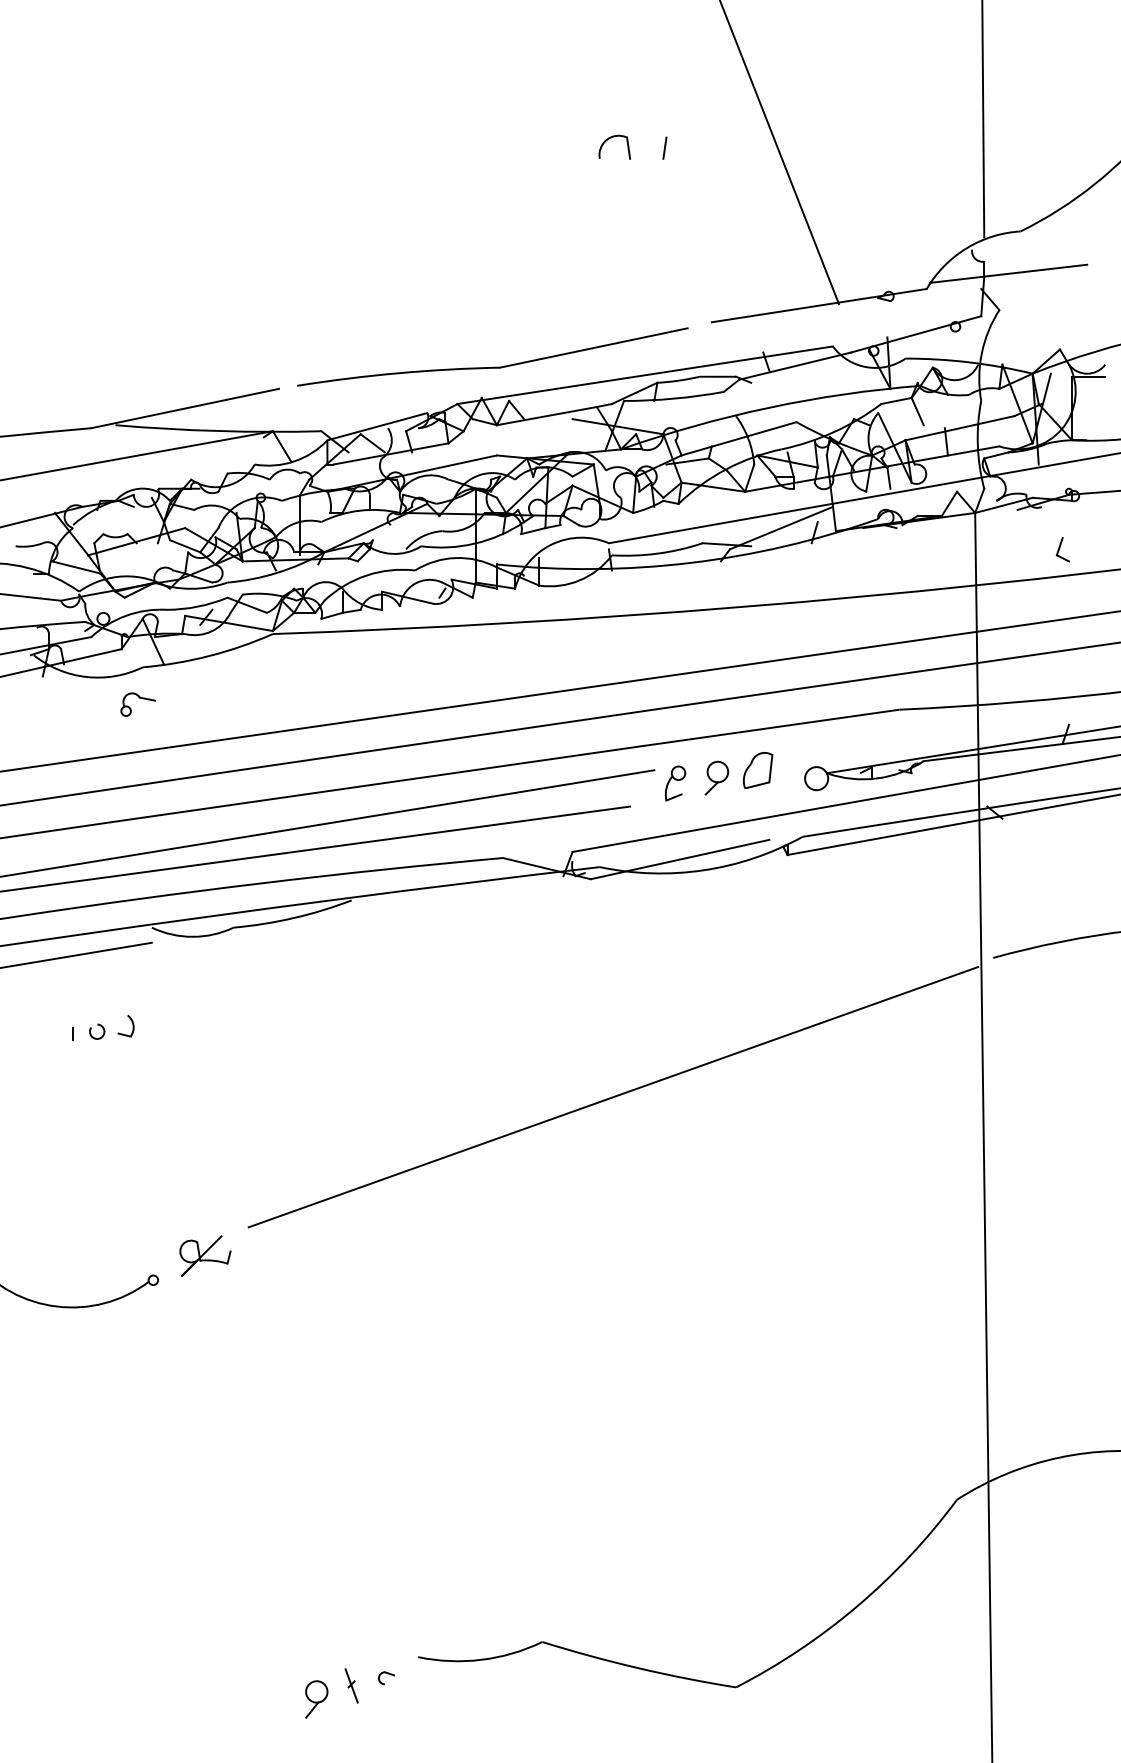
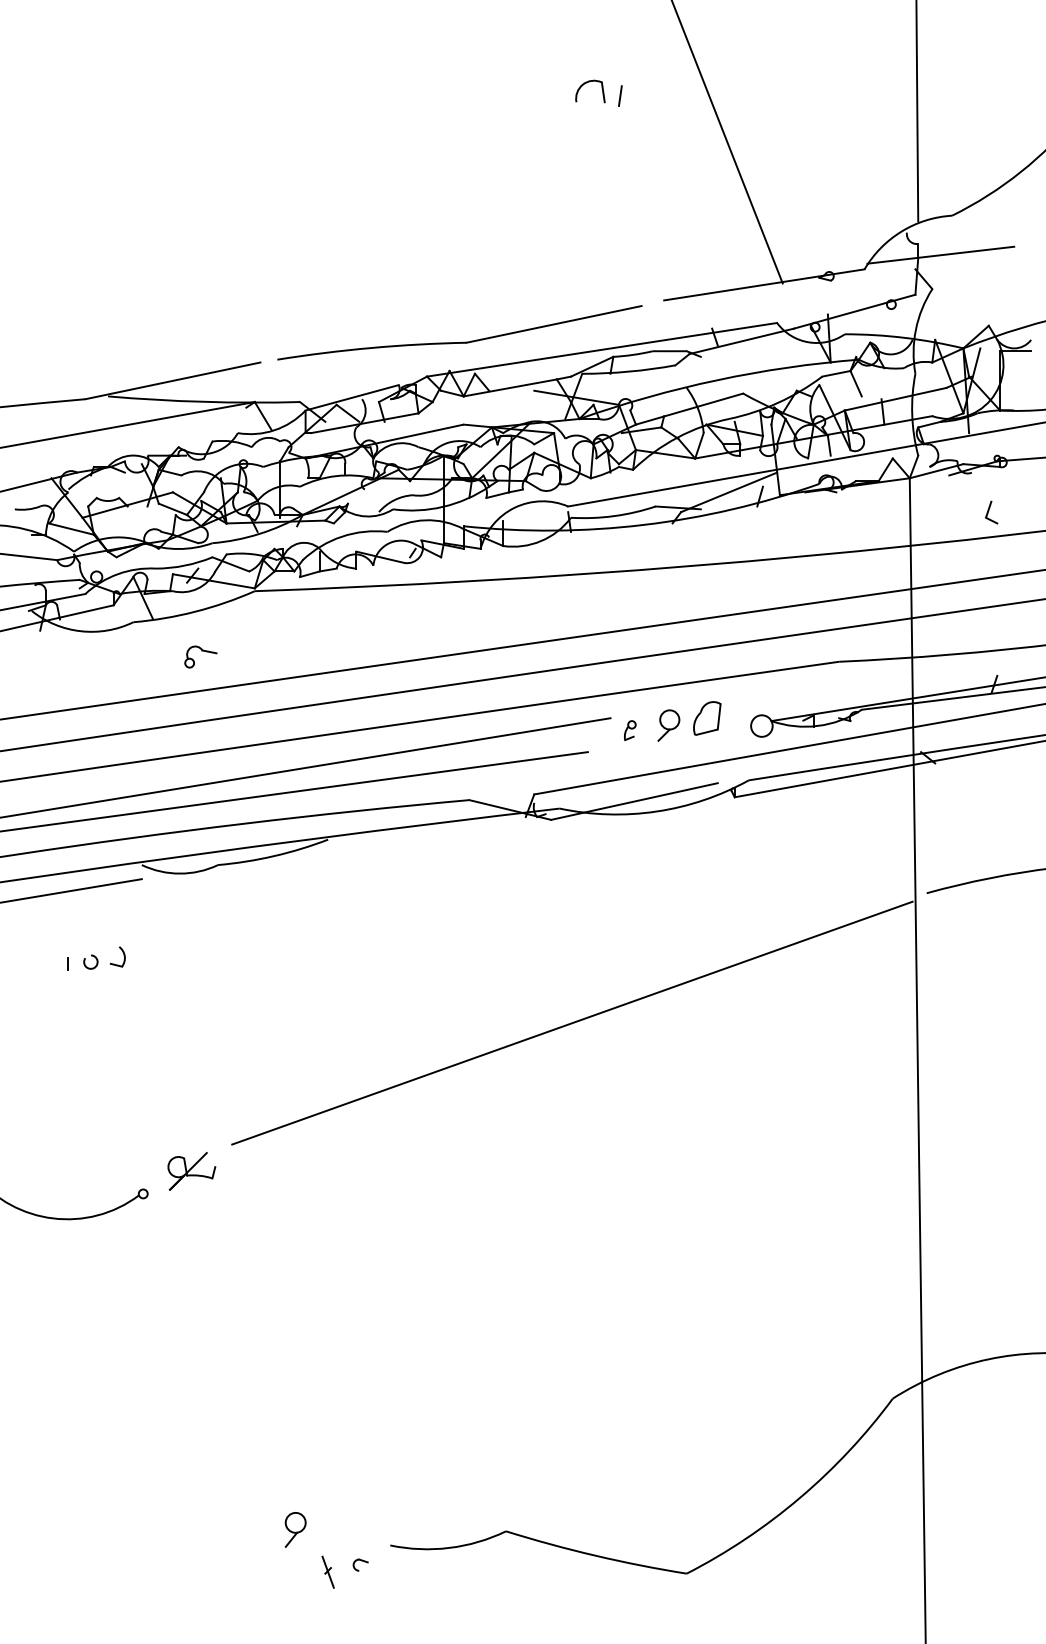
part: (611, 138) -> (587, 83), moved
line: (664, 147) -> (620, 95), moved
part: (138, 698) -> (201, 651), moved
part: (675, 783) -> (630, 730), size x0.6
part: (316, 1699) -> (295, 1529), moved

